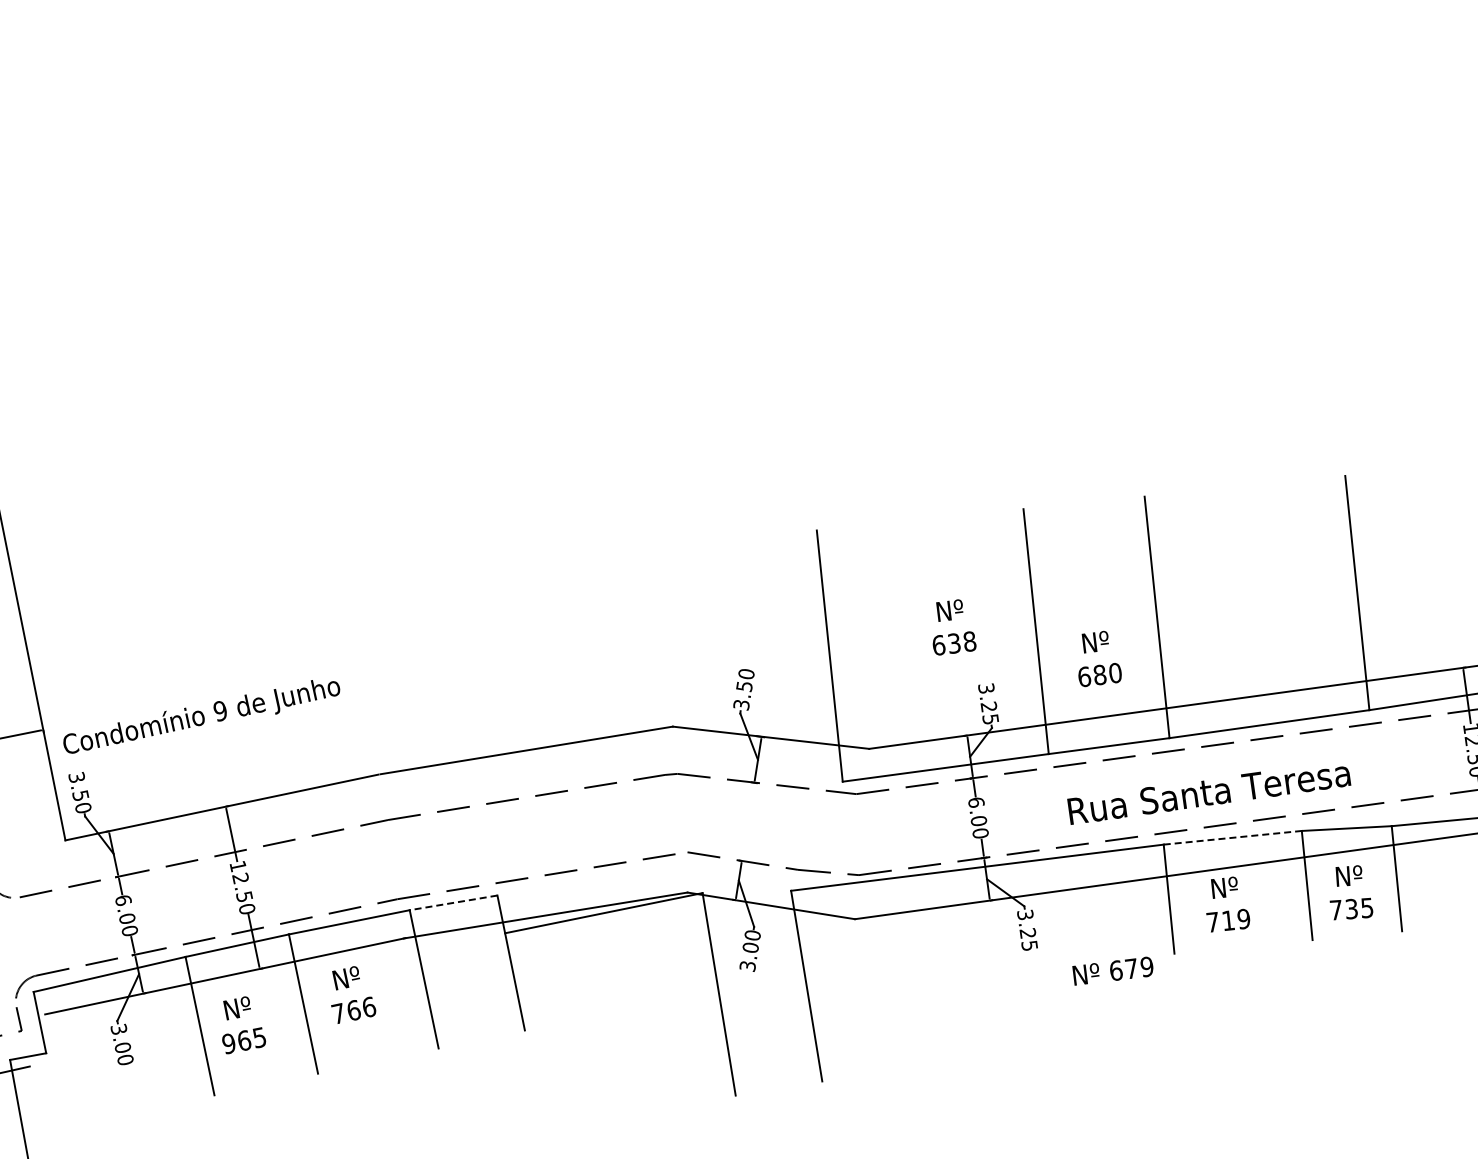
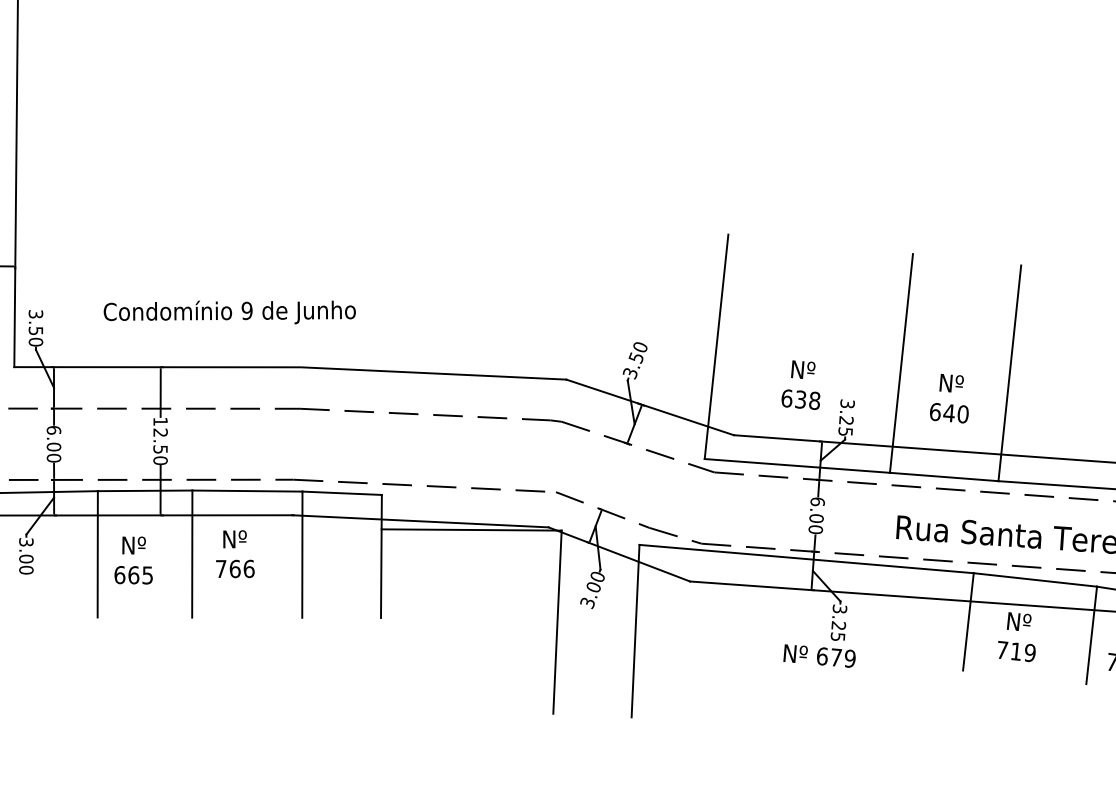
text: (954, 627) -> (803, 385), moved
text: (1099, 674) -> (948, 412), 680 -> 640
text: (201, 716) -> (229, 312), moved
line: (1233, 837) -> (1036, 579), dashed -> solid
line: (453, 902) -> (342, 492), dashed -> solid
text: (1112, 970) -> (819, 655), moved
text: (229, 1043) -> (120, 574), 965 -> 665

